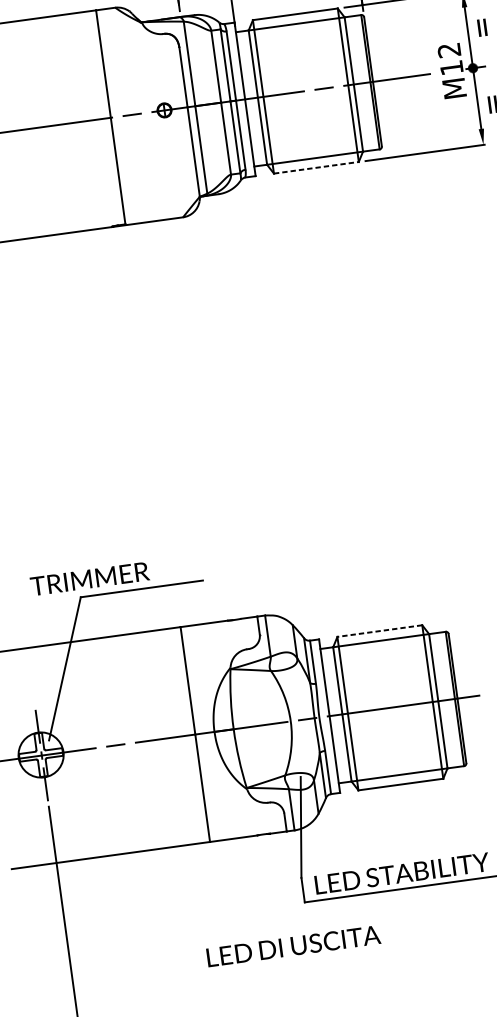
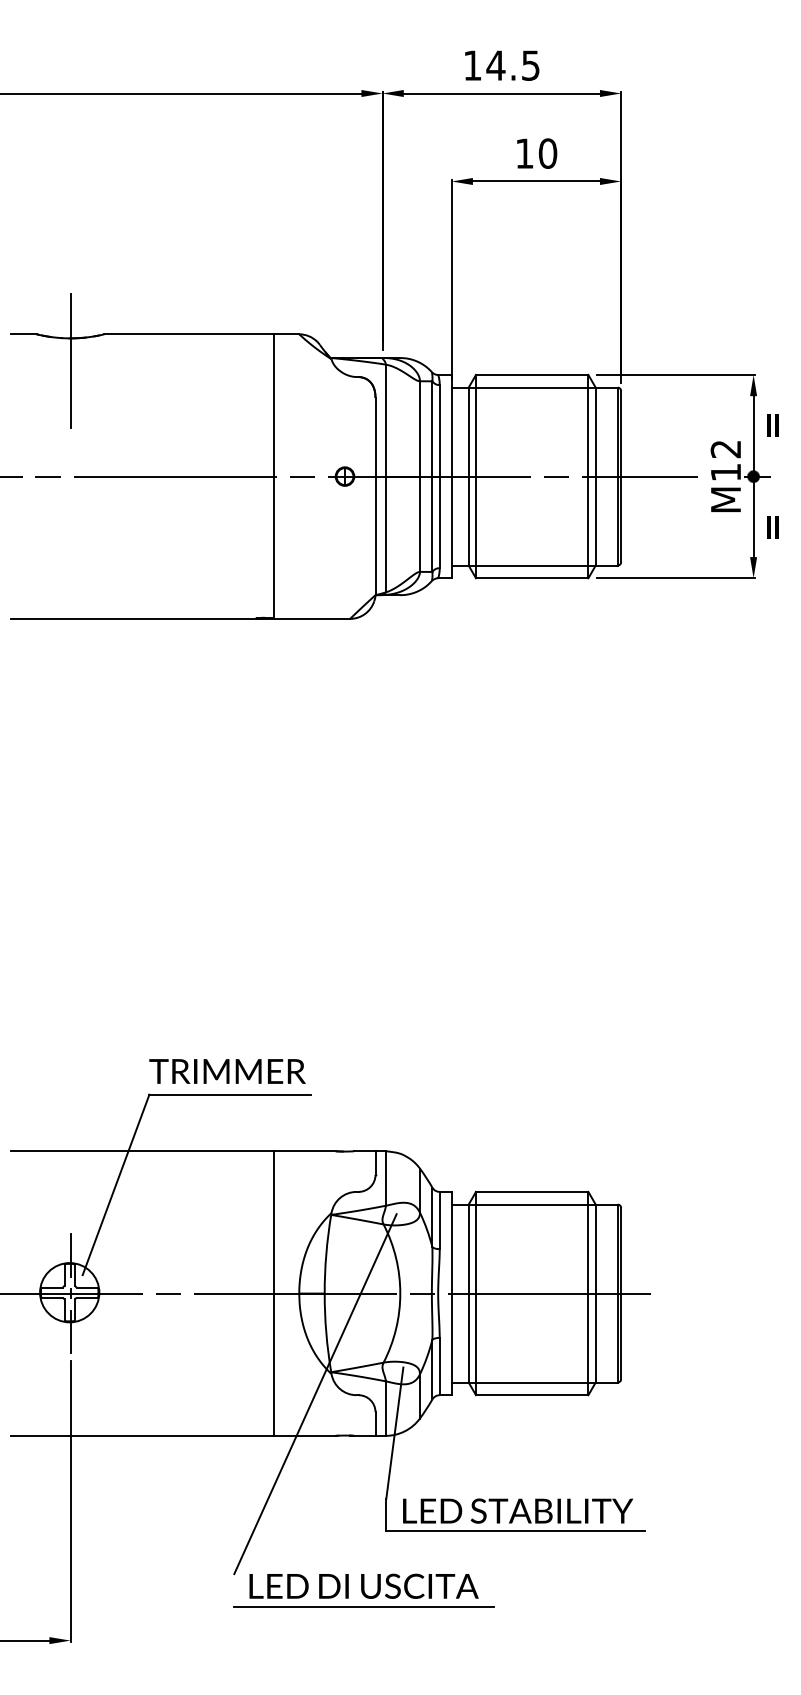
line: (316, 167) -> (532, 578), dashed -> solid
text: (89, 578) -> (227, 1071), moved
line: (379, 630) -> (531, 1191), dashed -> solid
line: (237, 806) -> (315, 1394), added
line: (296, 961) -> (364, 1606), added

